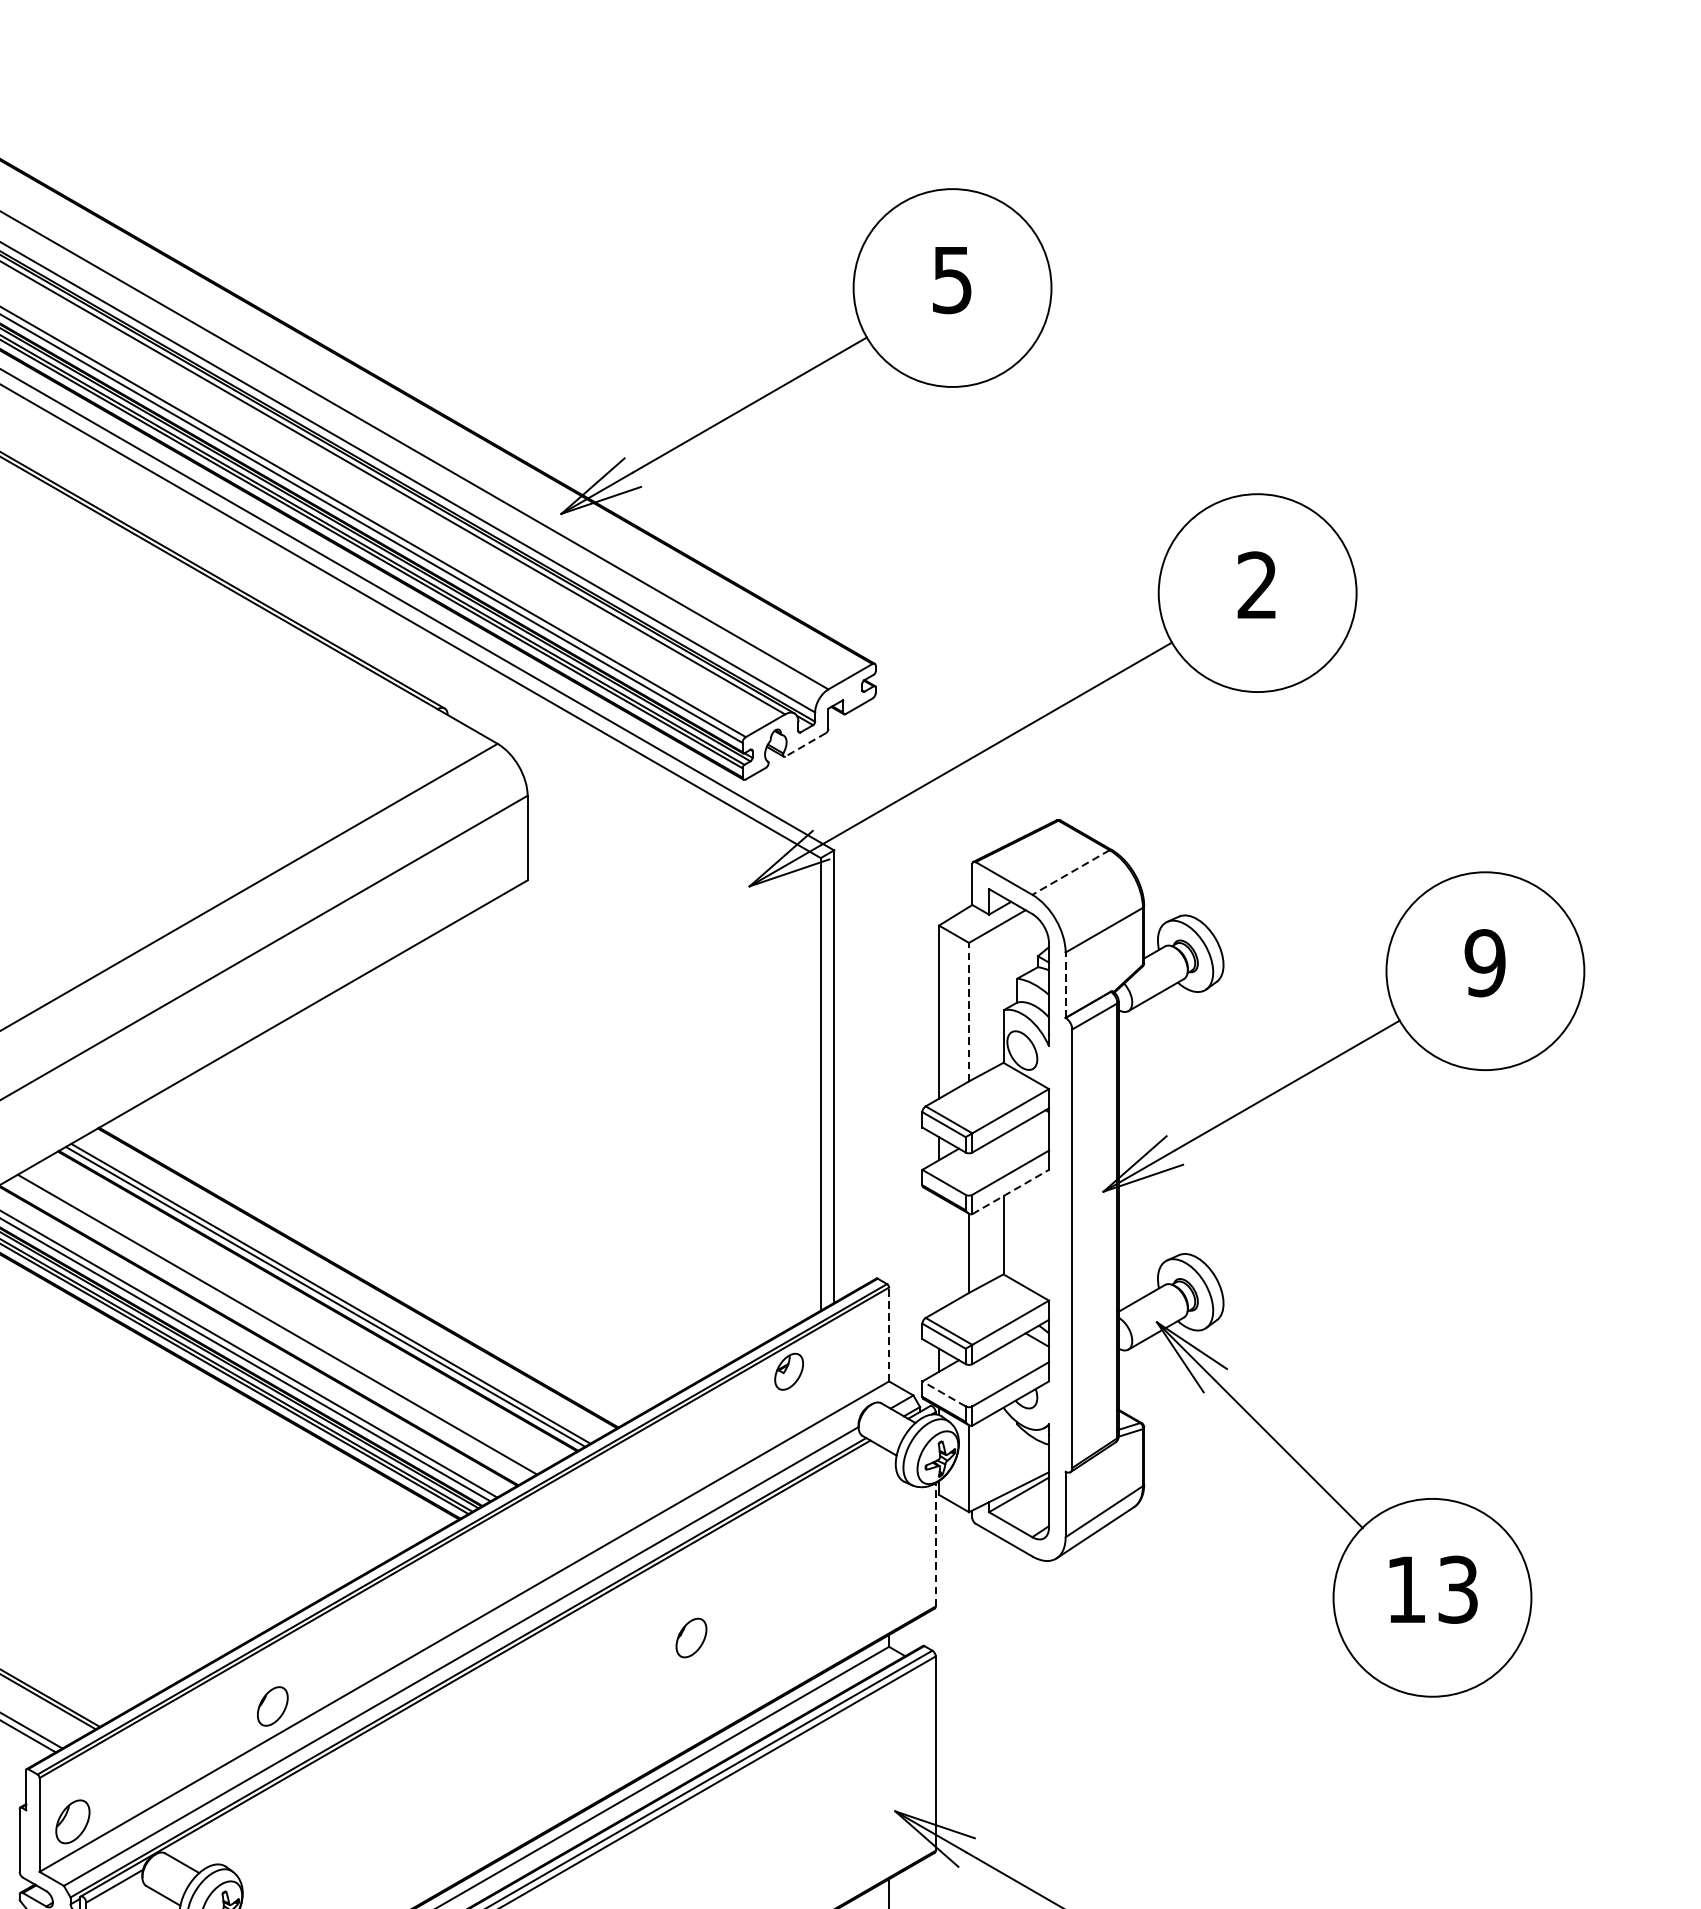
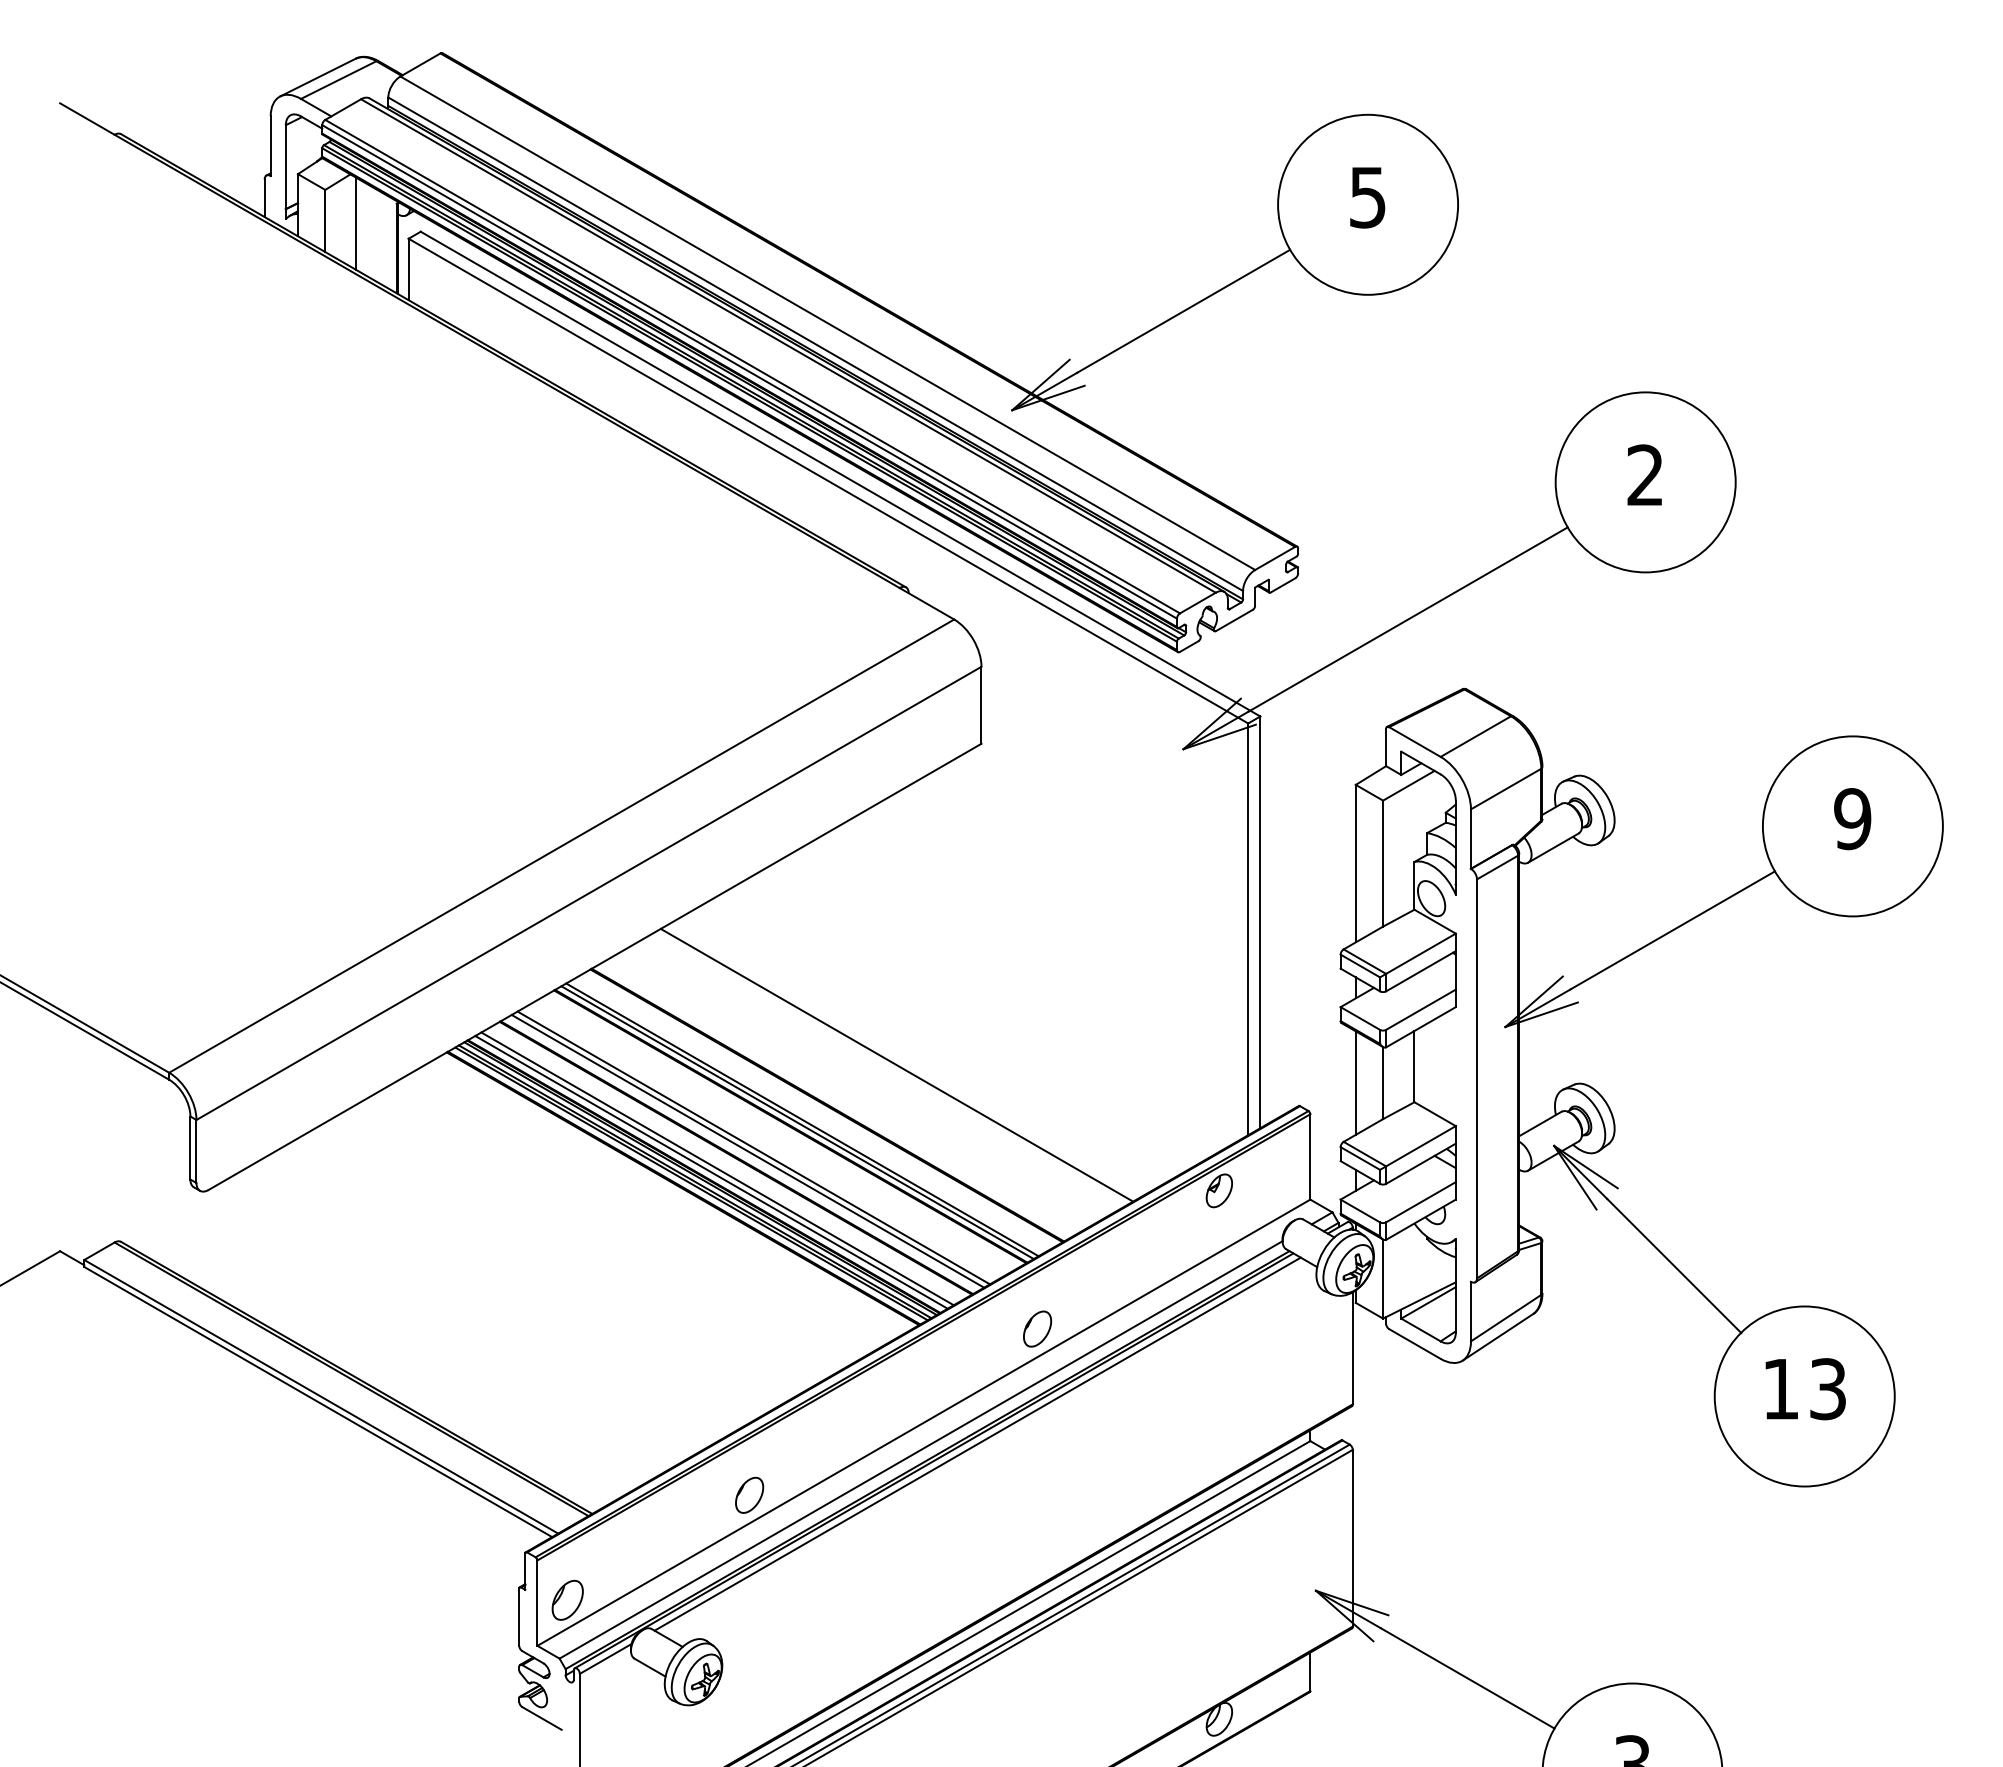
line: (805, 744) -> (1234, 620), dashed -> solid
line: (1070, 872) -> (1475, 736), dashed -> solid
line: (1065, 985) -> (1470, 839), dashed -> solid
line: (969, 1011) -> (1383, 863), dashed -> solid
line: (1011, 1192) -> (1421, 1027), dashed -> solid
line: (434, 1232) -> (896, 1064), added
line: (938, 1252) -> (1355, 1082), added
line: (270, 1327) -> (747, 1150), added
line: (889, 1334) -> (1310, 1156), dashed -> solid
line: (944, 1394) -> (1360, 1211), dashed -> solid
line: (935, 1543) -> (1352, 1347), dashed -> solid
part: (691, 1637) -> (1037, 1328), moved
line: (523, 1649) -> (977, 1443), added

